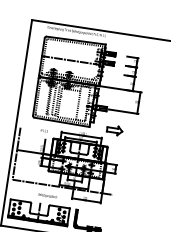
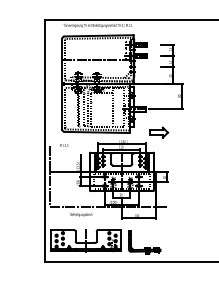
text: (44, 131) -> (64, 145), moved
text: (47, 195) -> (81, 214), moved

